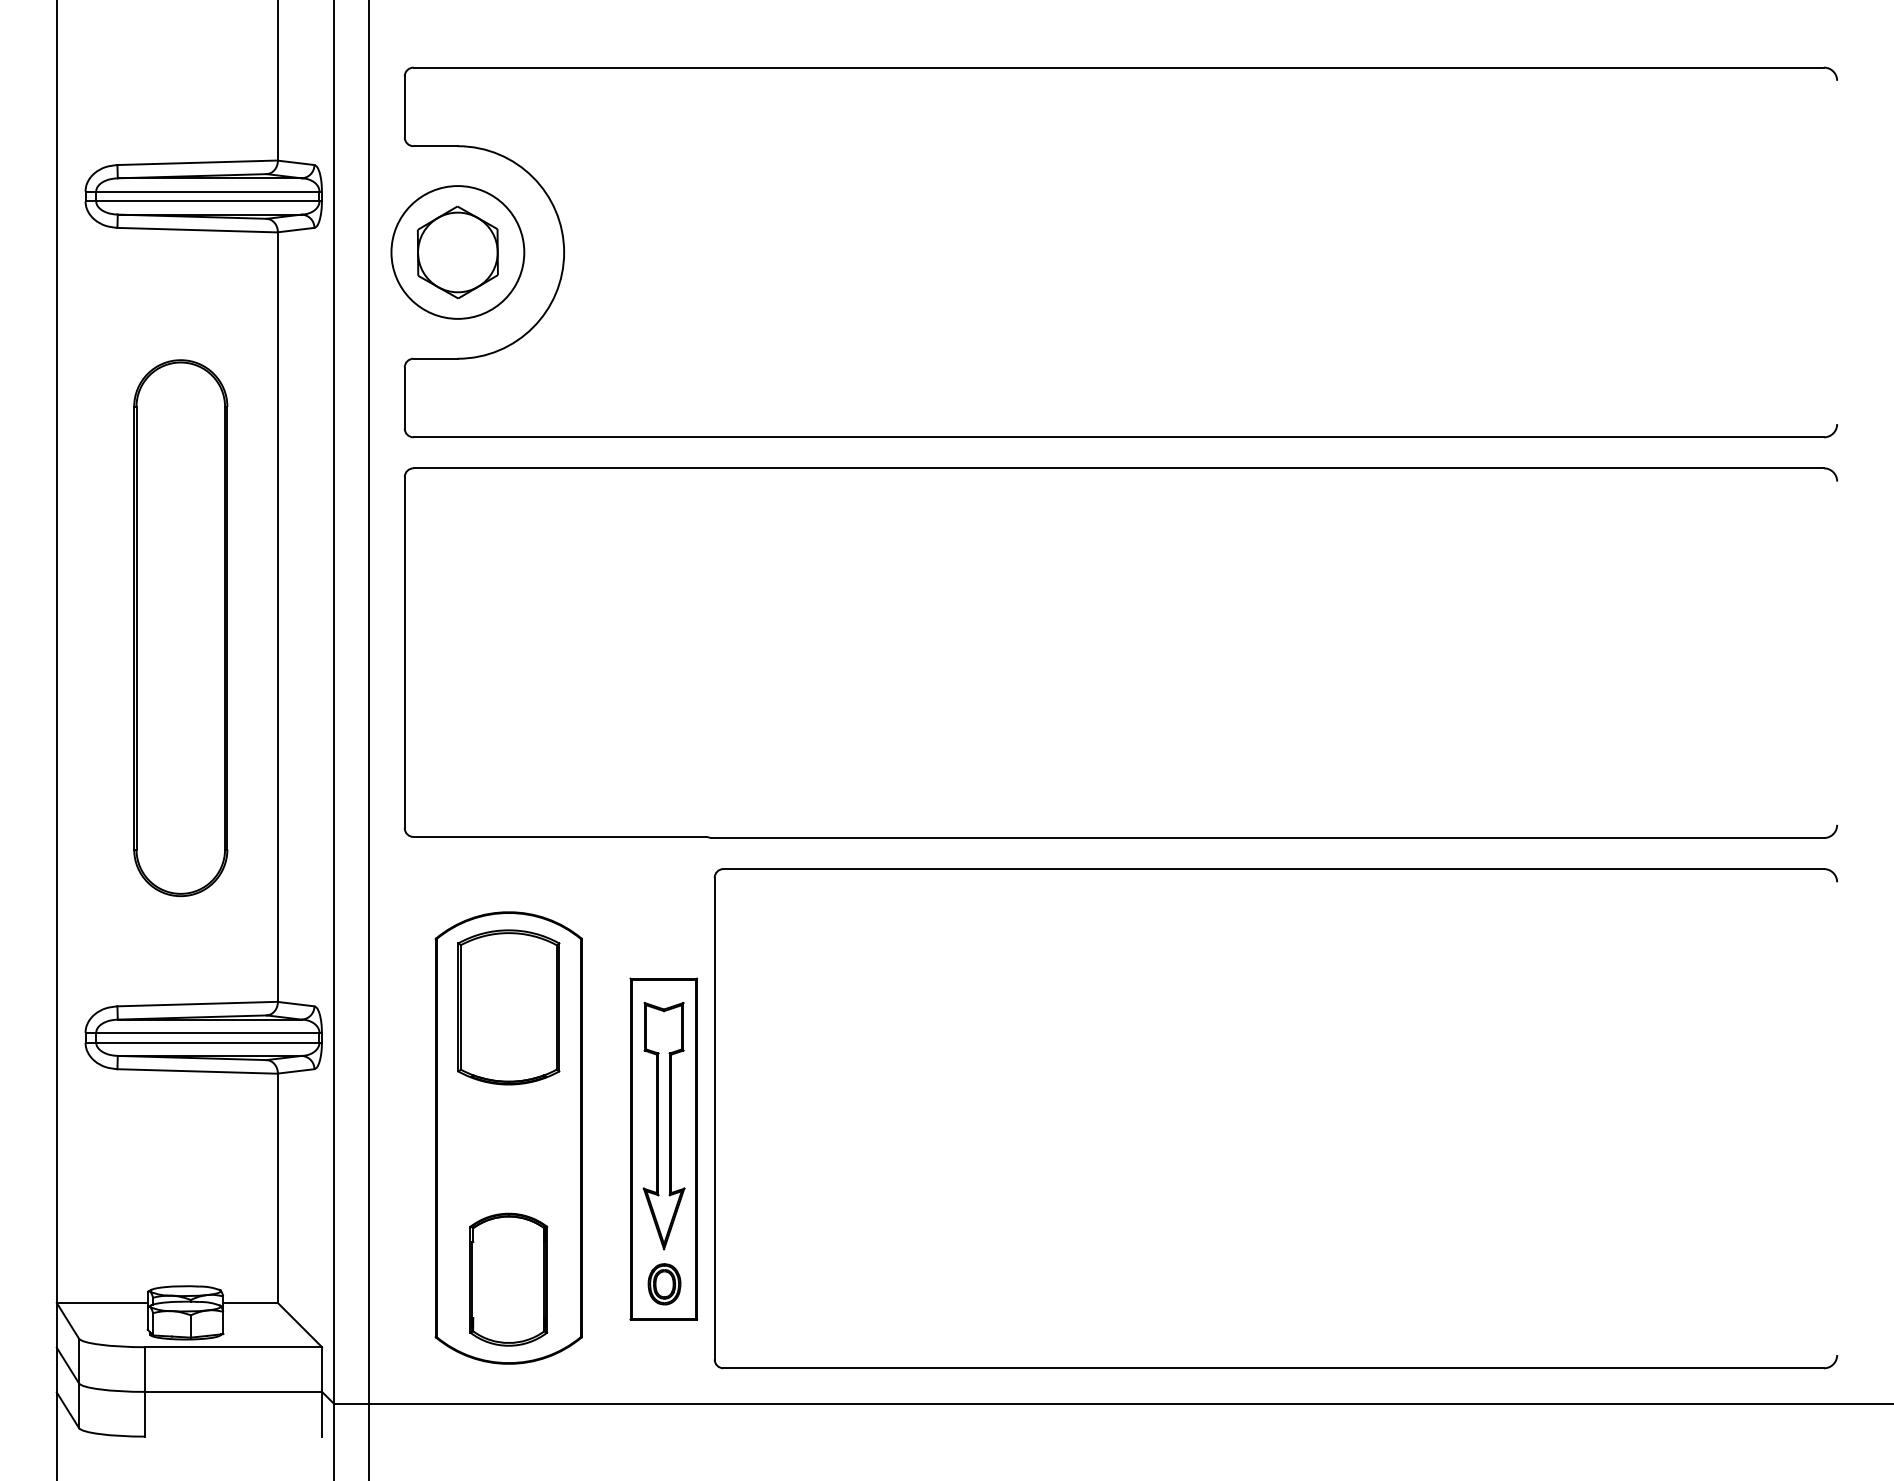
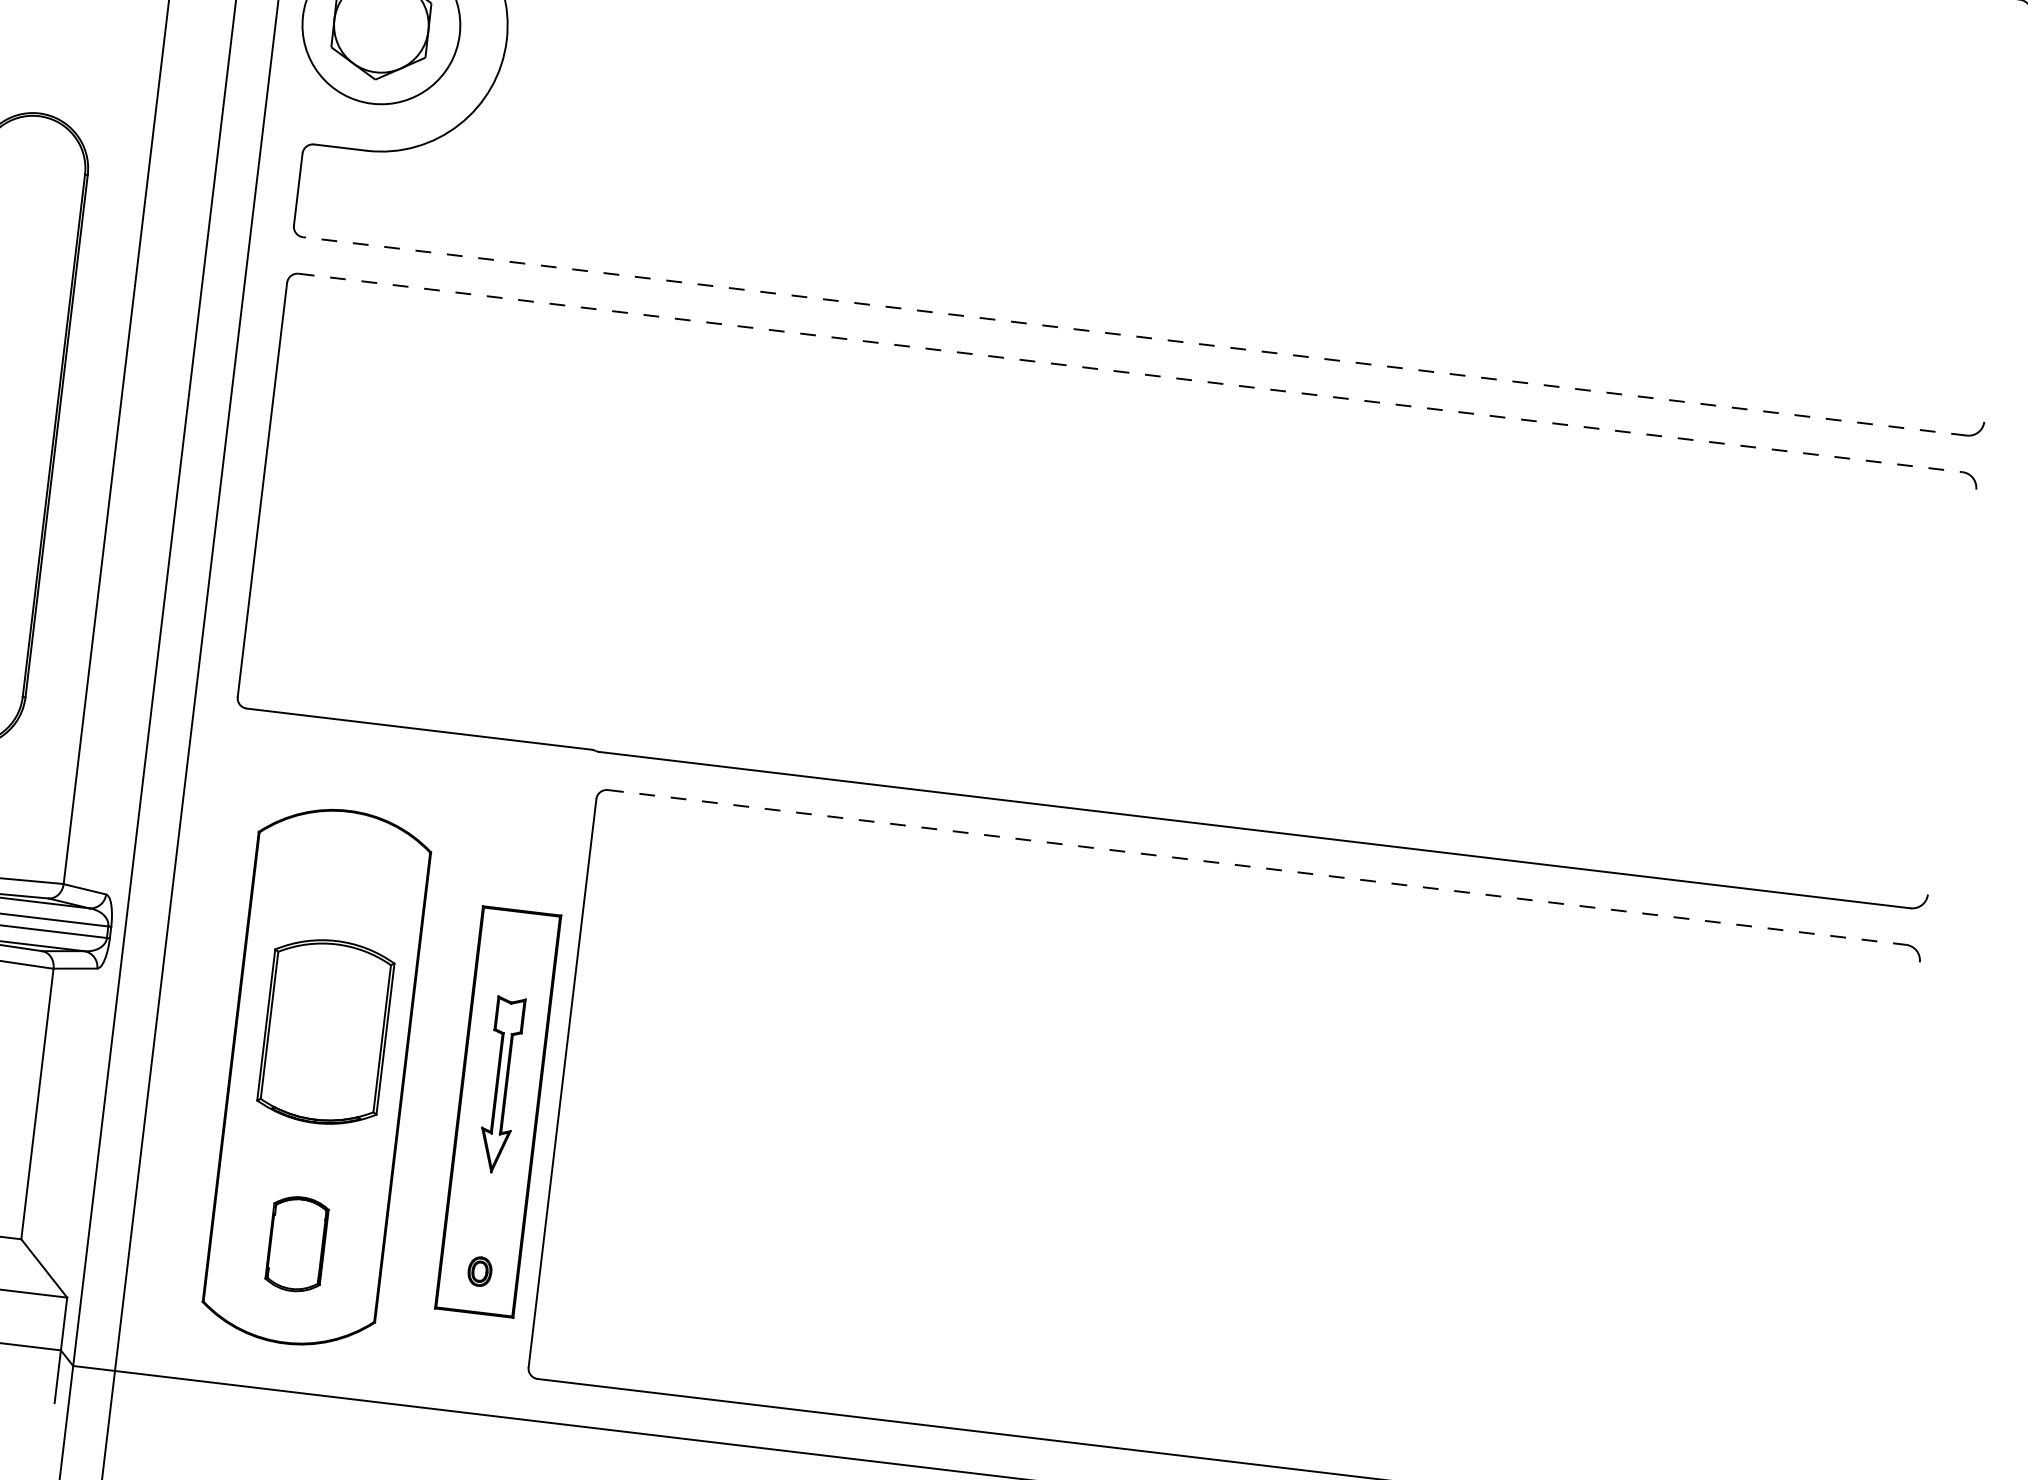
line: (1118, 437) -> (1134, 336), solid -> dashed
line: (1119, 468) -> (1131, 373), solid -> dashed
line: (1274, 869) -> (1257, 868), solid -> dashed
part: (508, 1007) -> (325, 1032), moved
part: (663, 1126) -> (501, 1085), size x0.6
part: (508, 1279) -> (296, 1243), size x0.6
part: (664, 1284) -> (479, 1271), size x0.6

